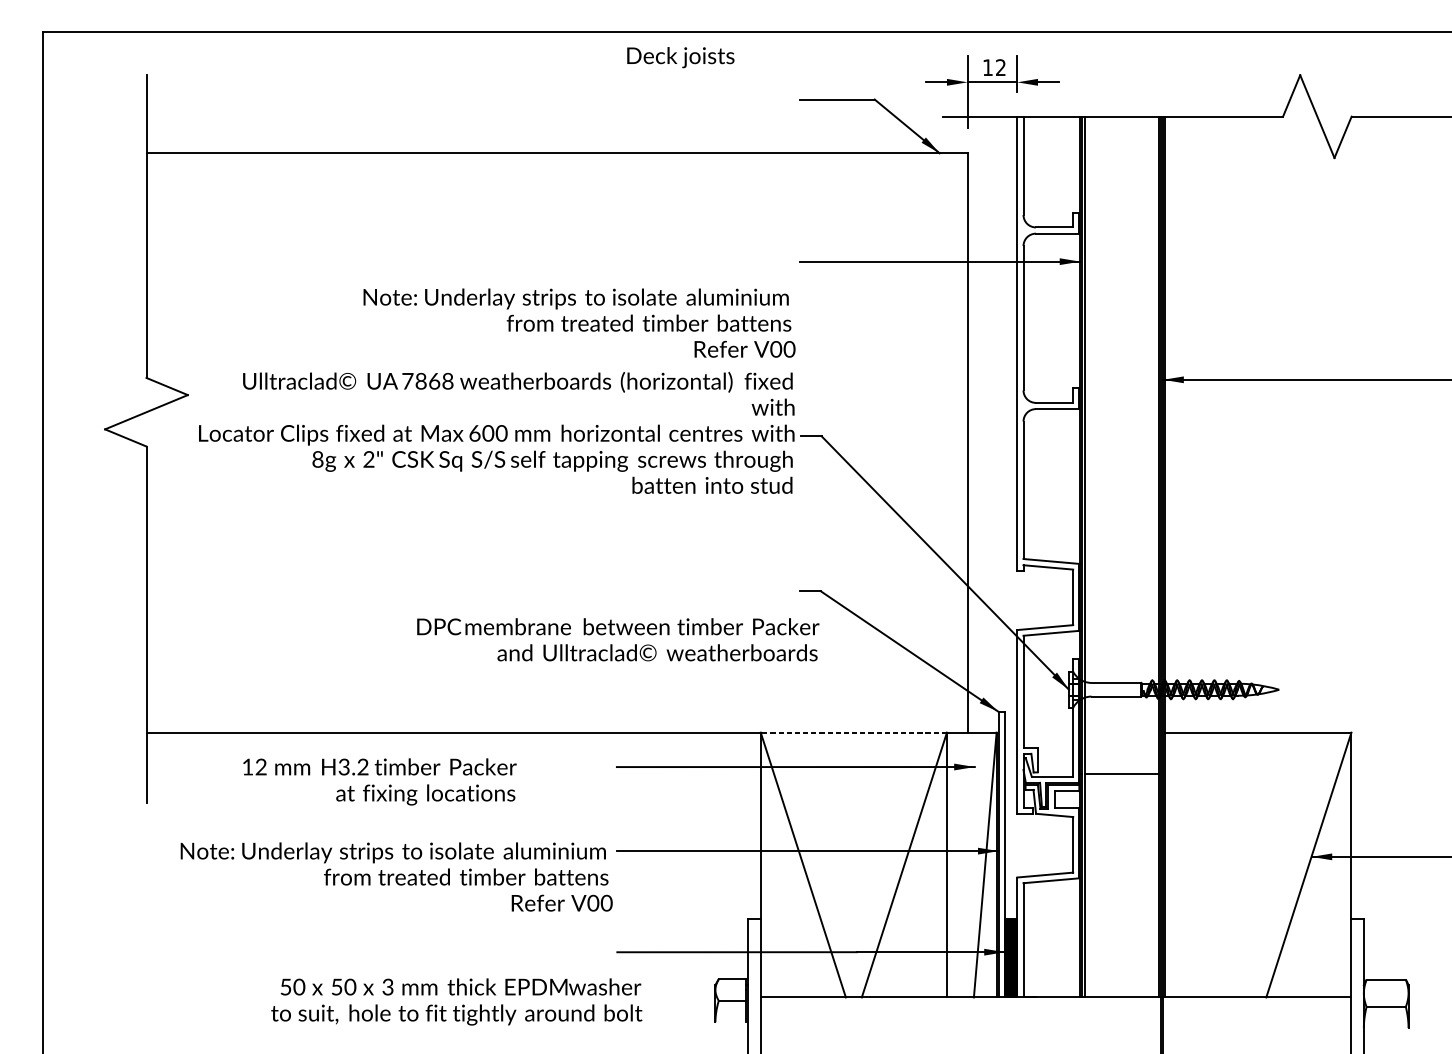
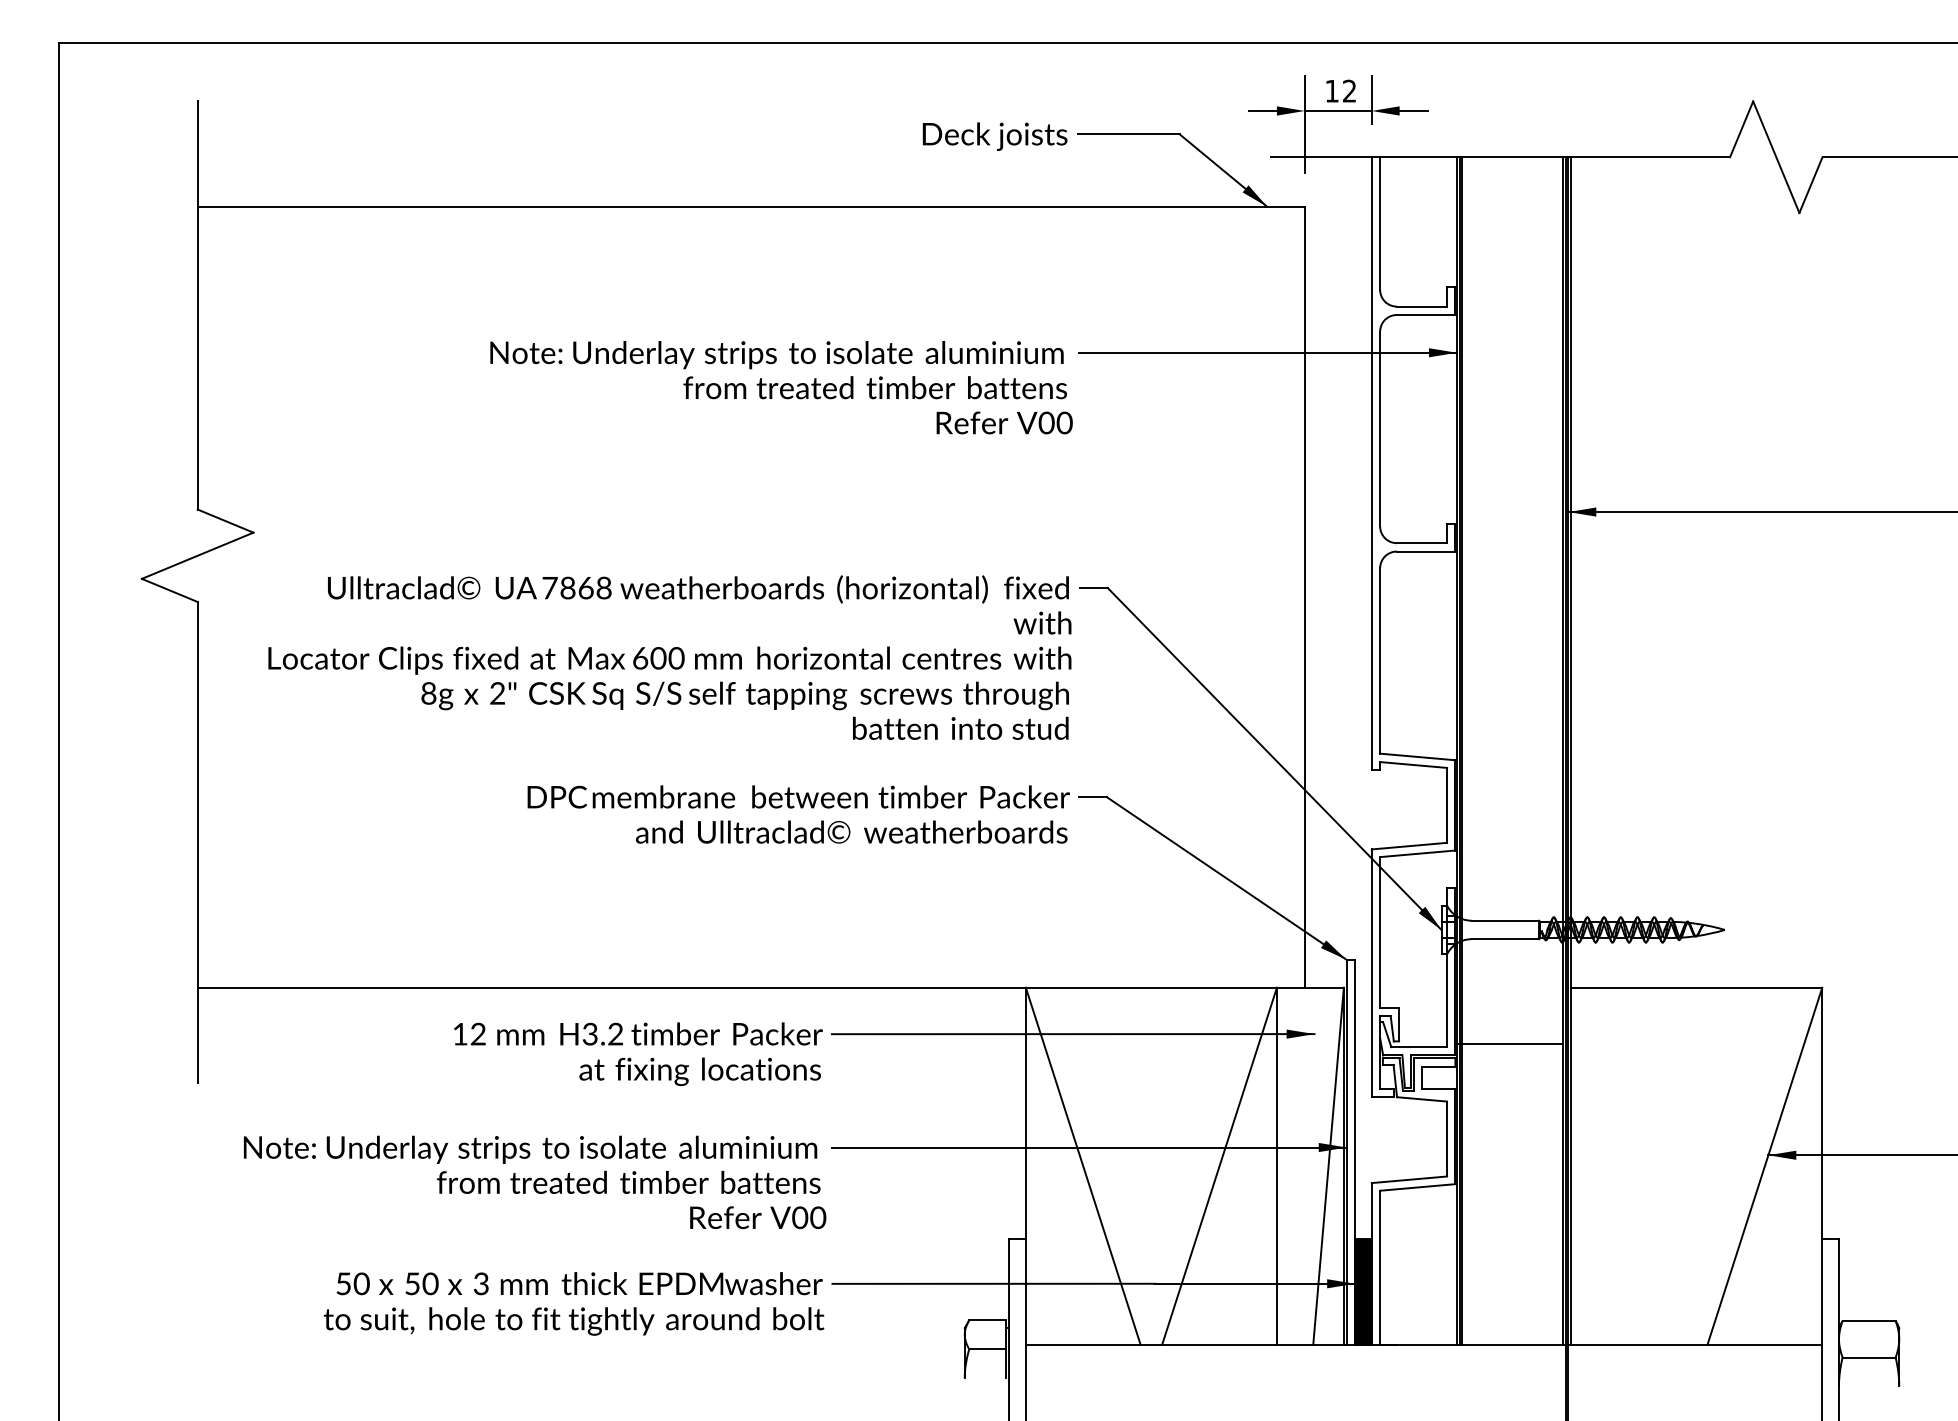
text: (680, 57) -> (994, 136), moved
text: (579, 323) -> (781, 387), moved
text: (496, 432) -> (669, 657), moved
text: (618, 639) -> (798, 814), moved
line: (853, 732) -> (1151, 987), dashed -> solid
text: (379, 782) -> (638, 1054), moved
text: (456, 1001) -> (573, 1303), moved

